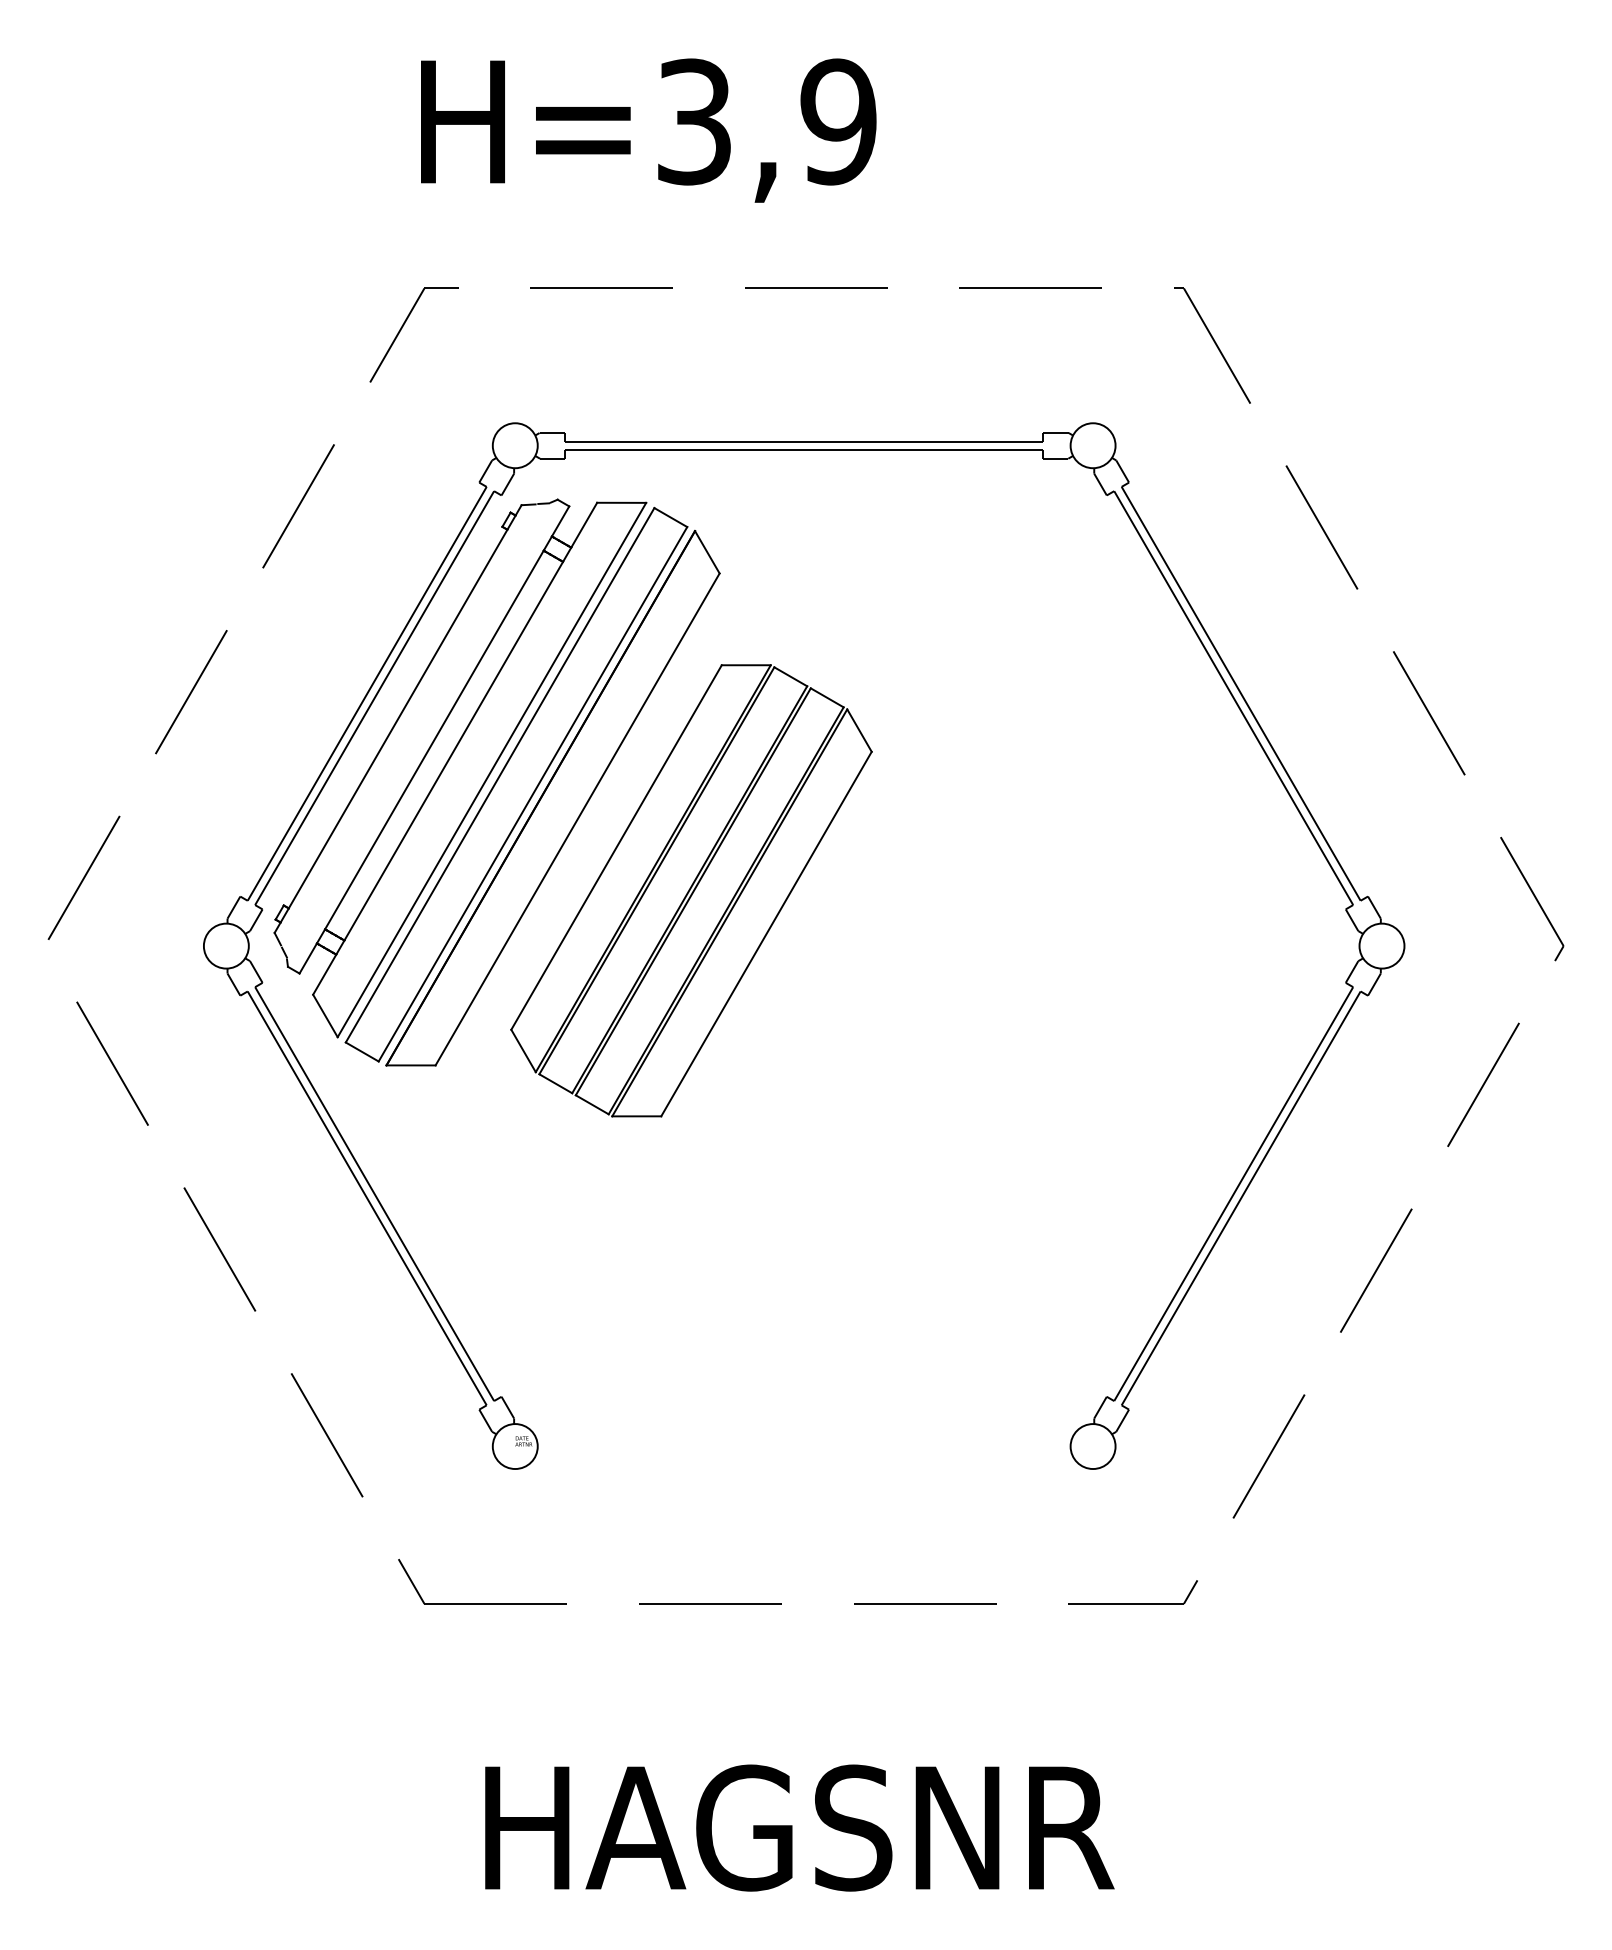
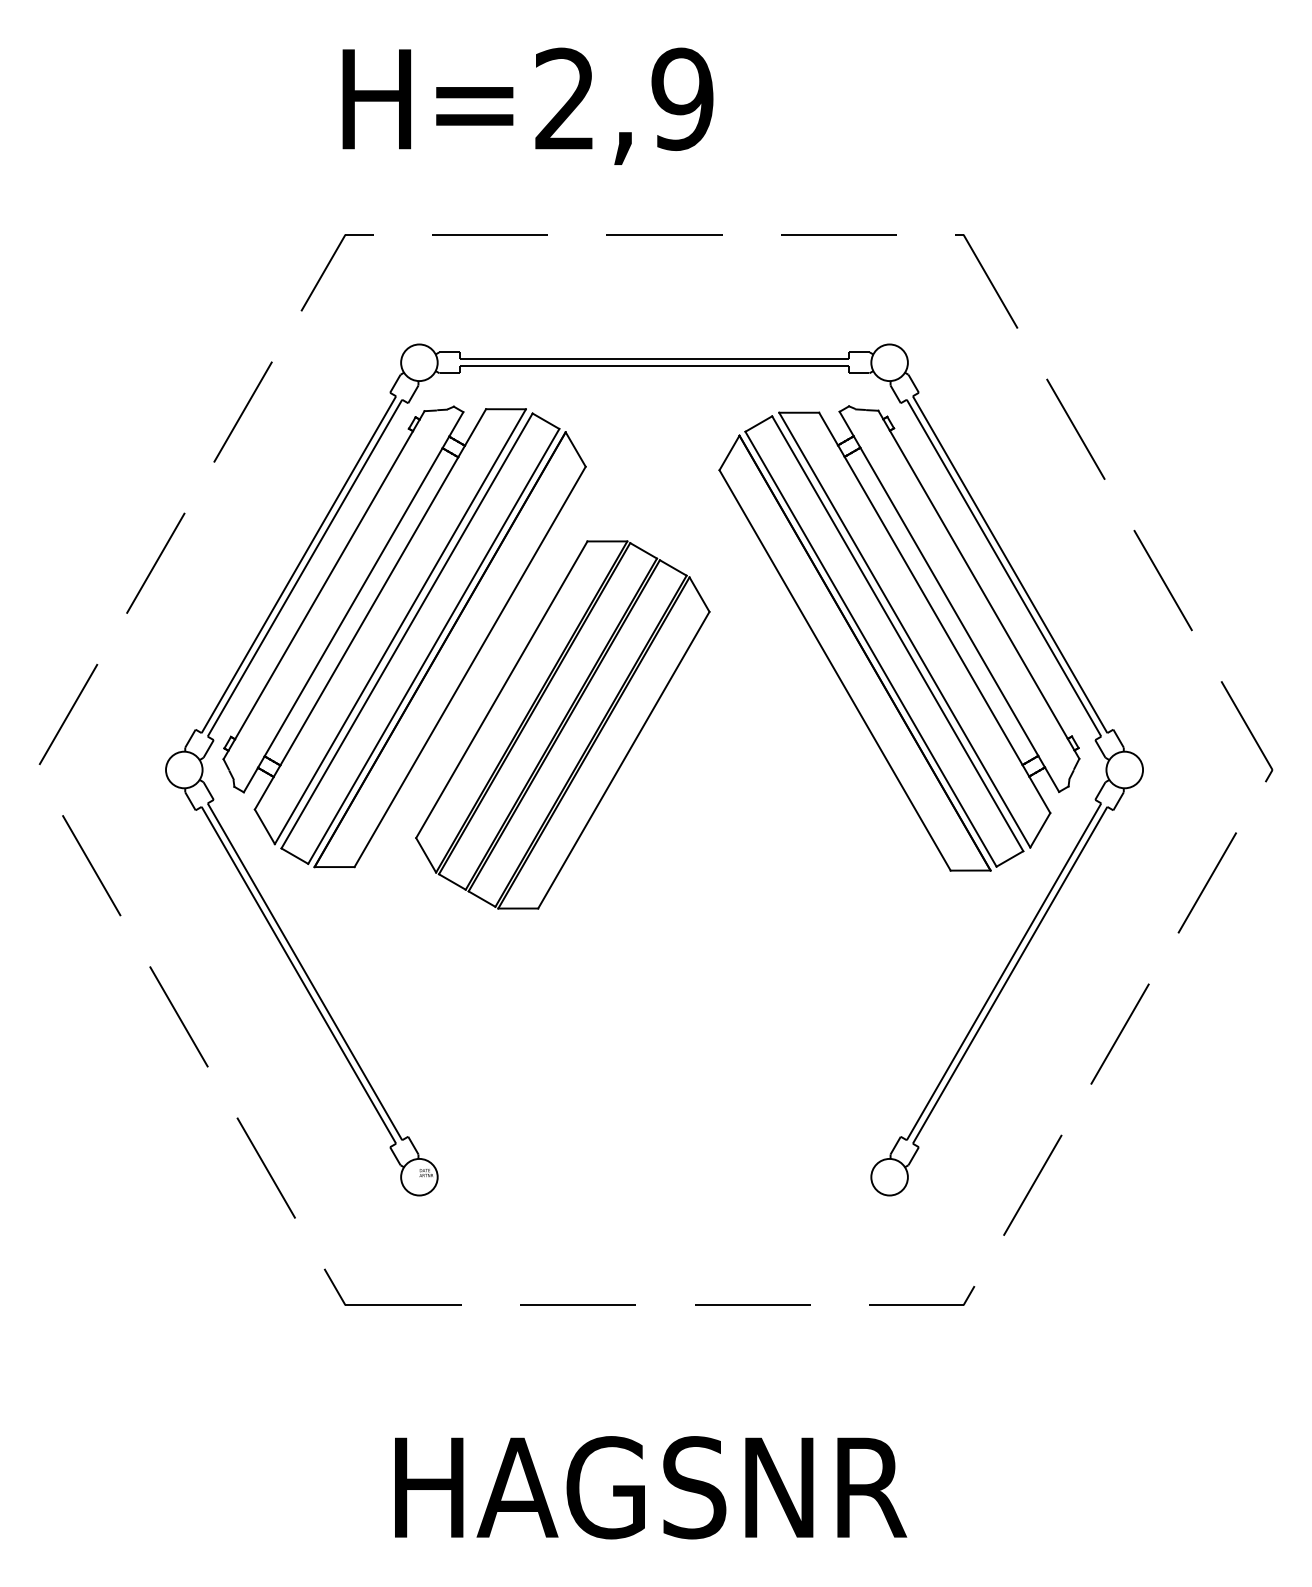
text: (693, 121) -> (564, 98), H=3,9 -> H=2,9
part: (1105, 784) -> (899, 638), added

